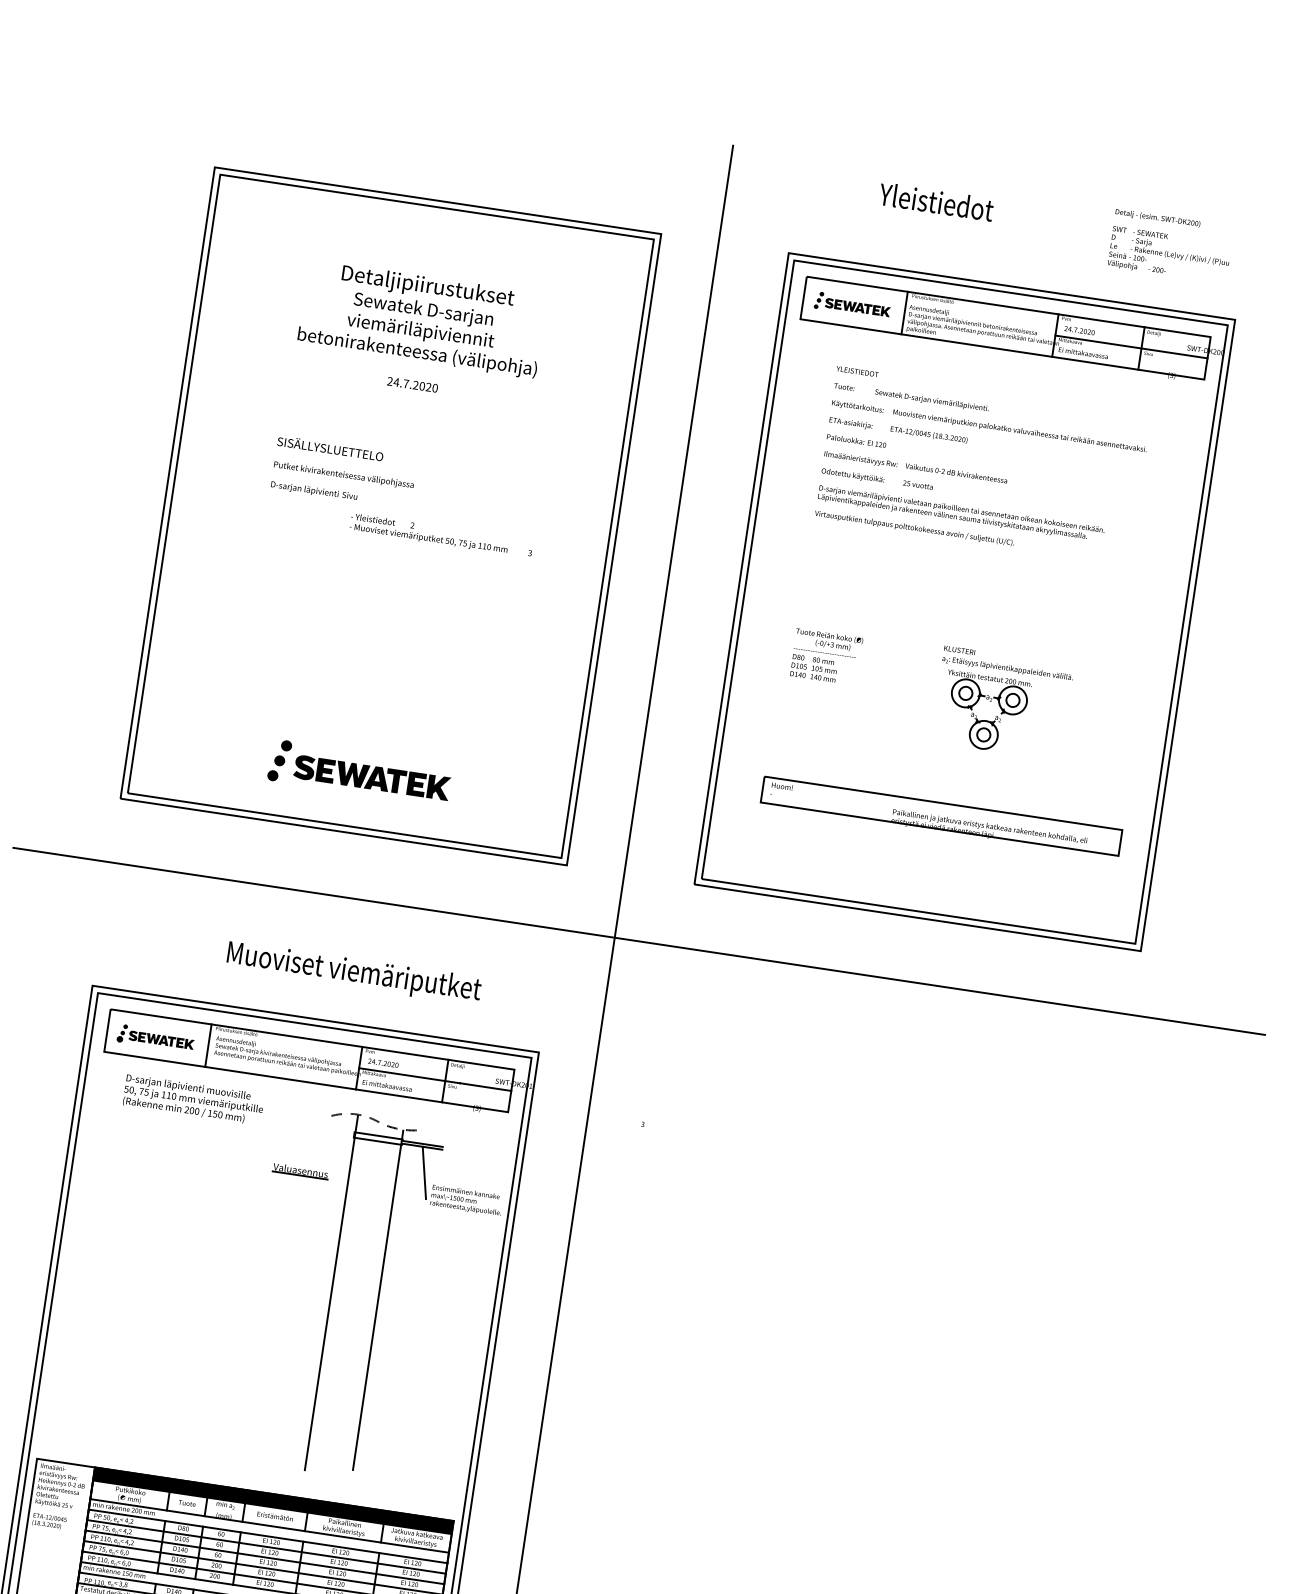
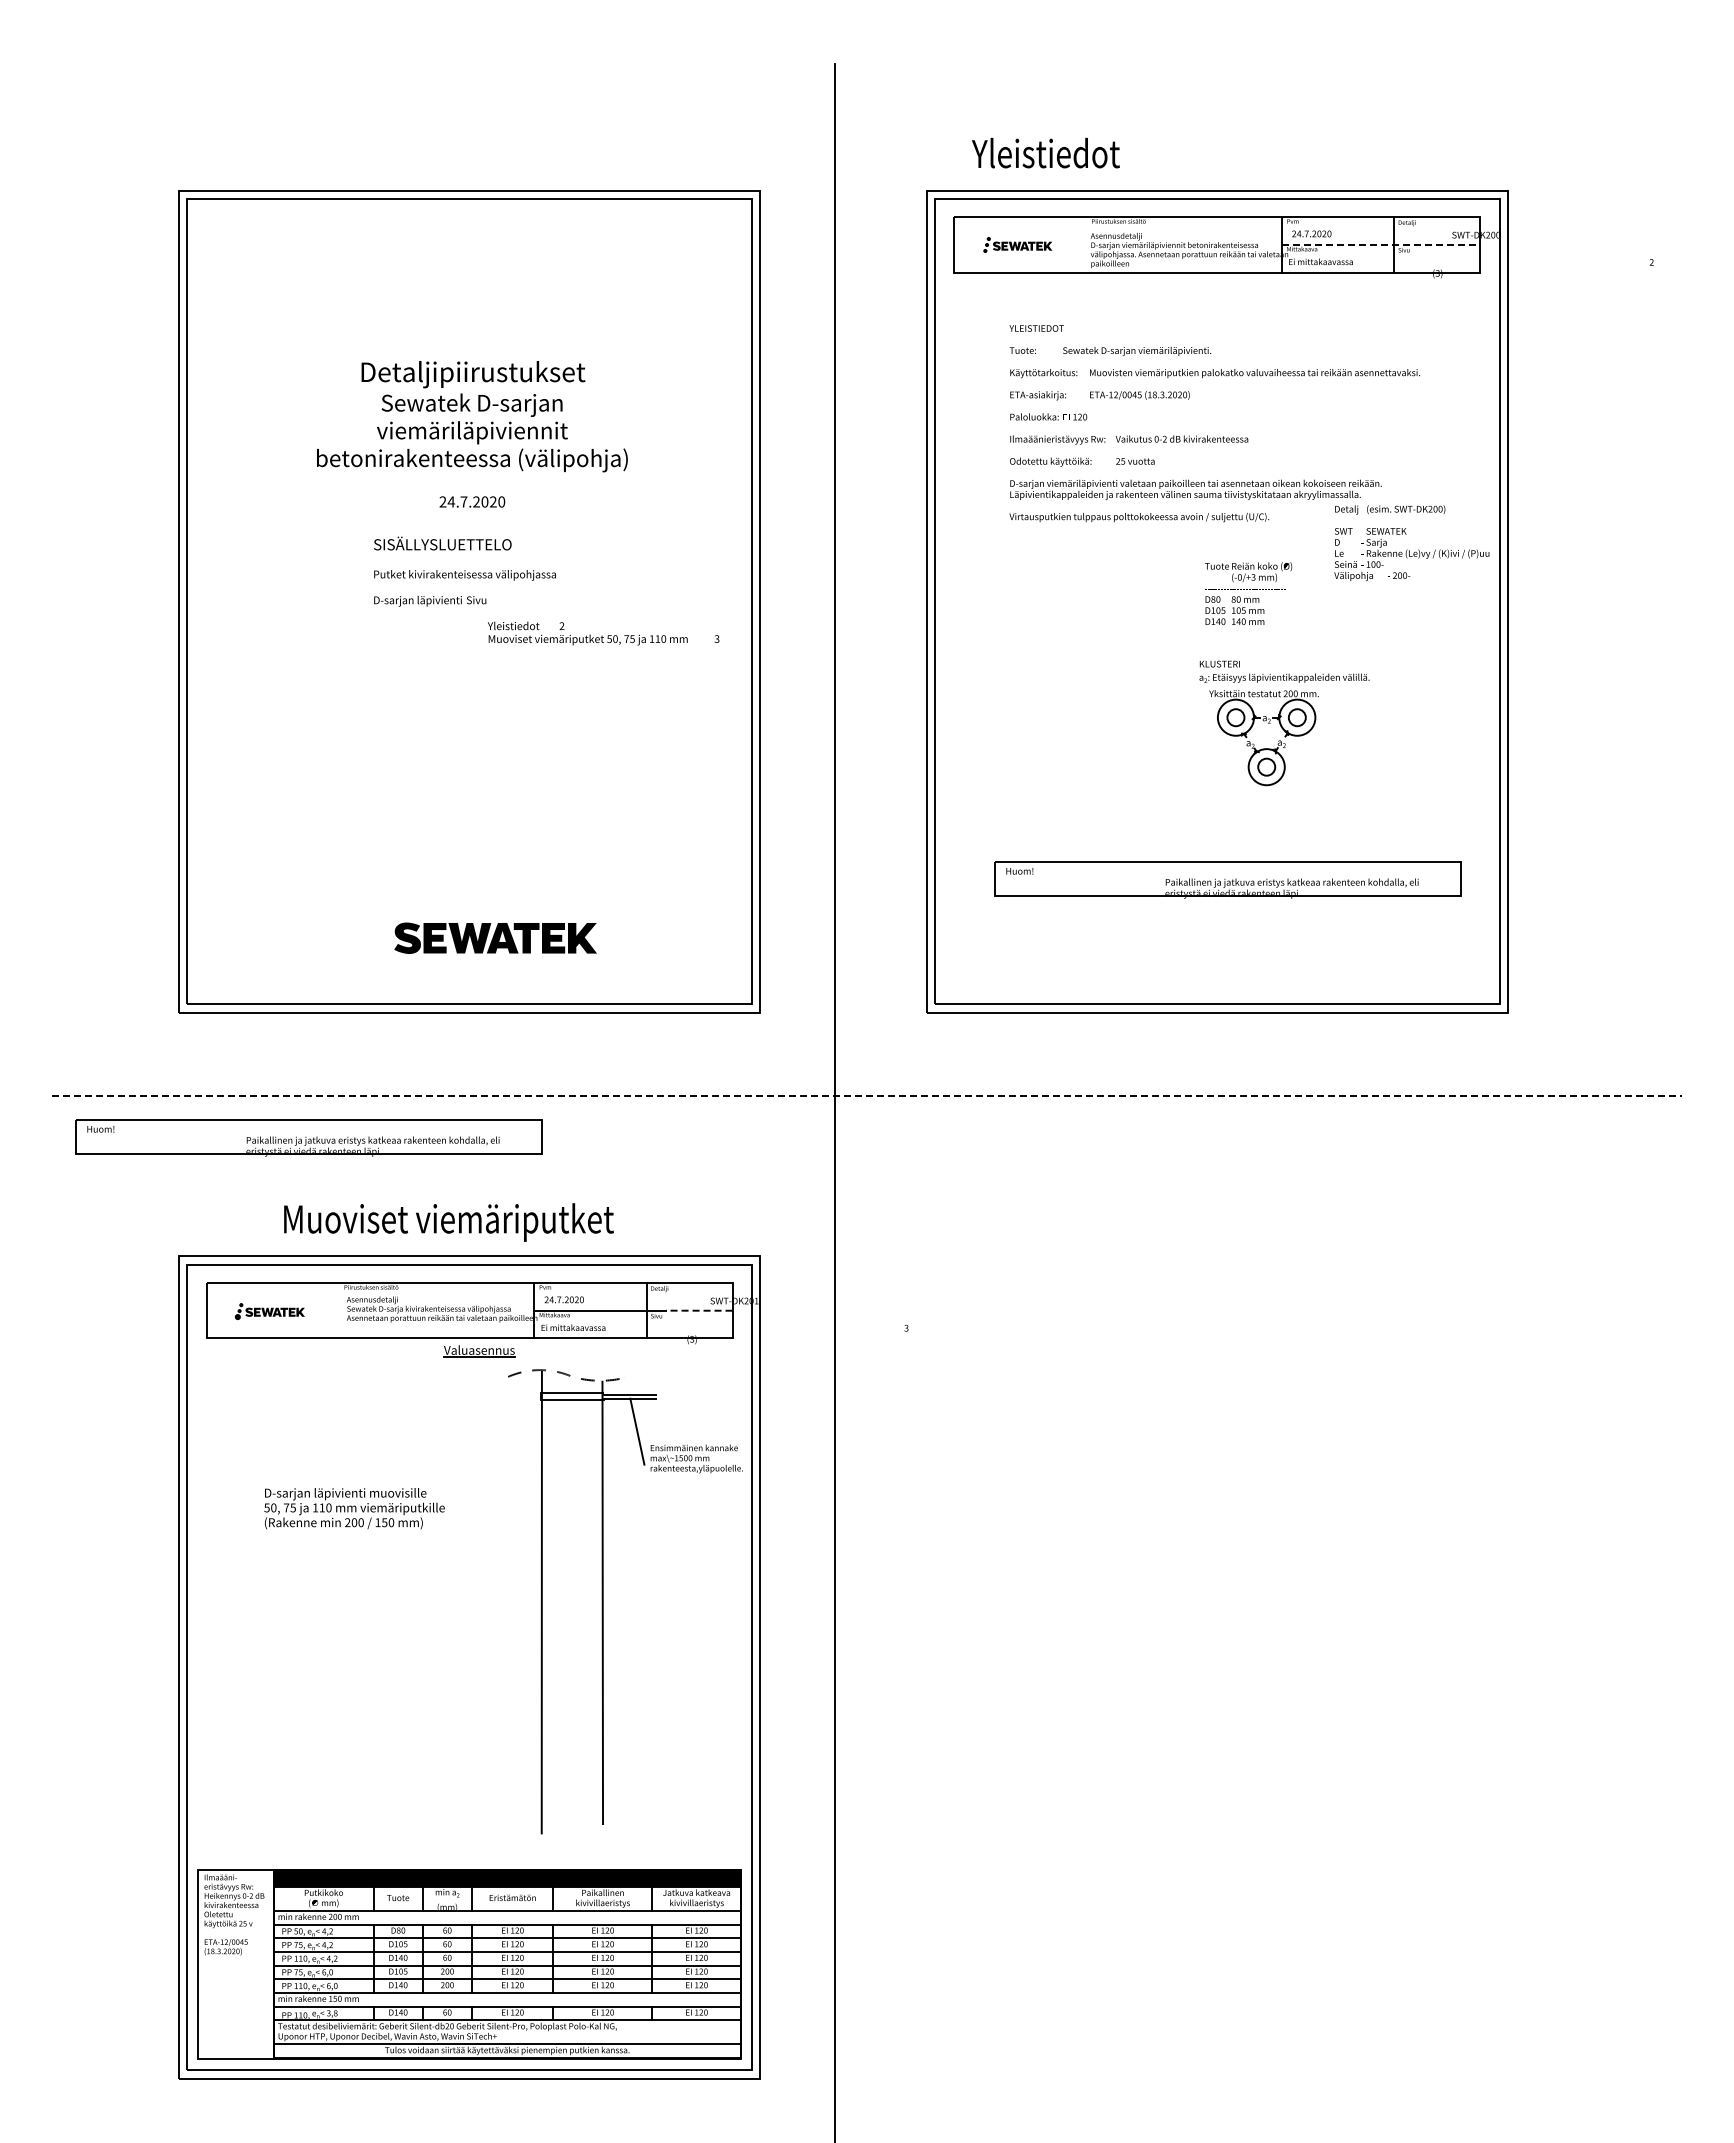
text: (936, 201) -> (1045, 152), moved
text: (1170, 246) -> (1411, 543), moved
part: (852, 305) -> (1017, 244), size x0.7
line: (904, 312) -> (1085, 244), removed
text: (420, 333) -> (472, 434), moved
line: (1131, 346) -> (1381, 244), solid -> dashed
text: (404, 496) -> (546, 590), moved
text: (826, 656) -> (1248, 593), moved
fill: (286, 745) -> (380, 913), removed
fill: (279, 761) -> (374, 934), removed
fill: (272, 775) -> (368, 954), removed
part: (205, 909) -> (308, 1137), added
line: (639, 941) -> (867, 1095), solid -> dashed
text: (353, 973) -> (448, 1222), moved
part: (155, 1038) -> (269, 1311), size x0.7
line: (208, 1045) -> (338, 1310), removed
line: (485, 1086) -> (698, 1310), solid -> dashed
text: (193, 1099) -> (354, 1508), moved
part: (300, 1171) -> (479, 1351), moved

